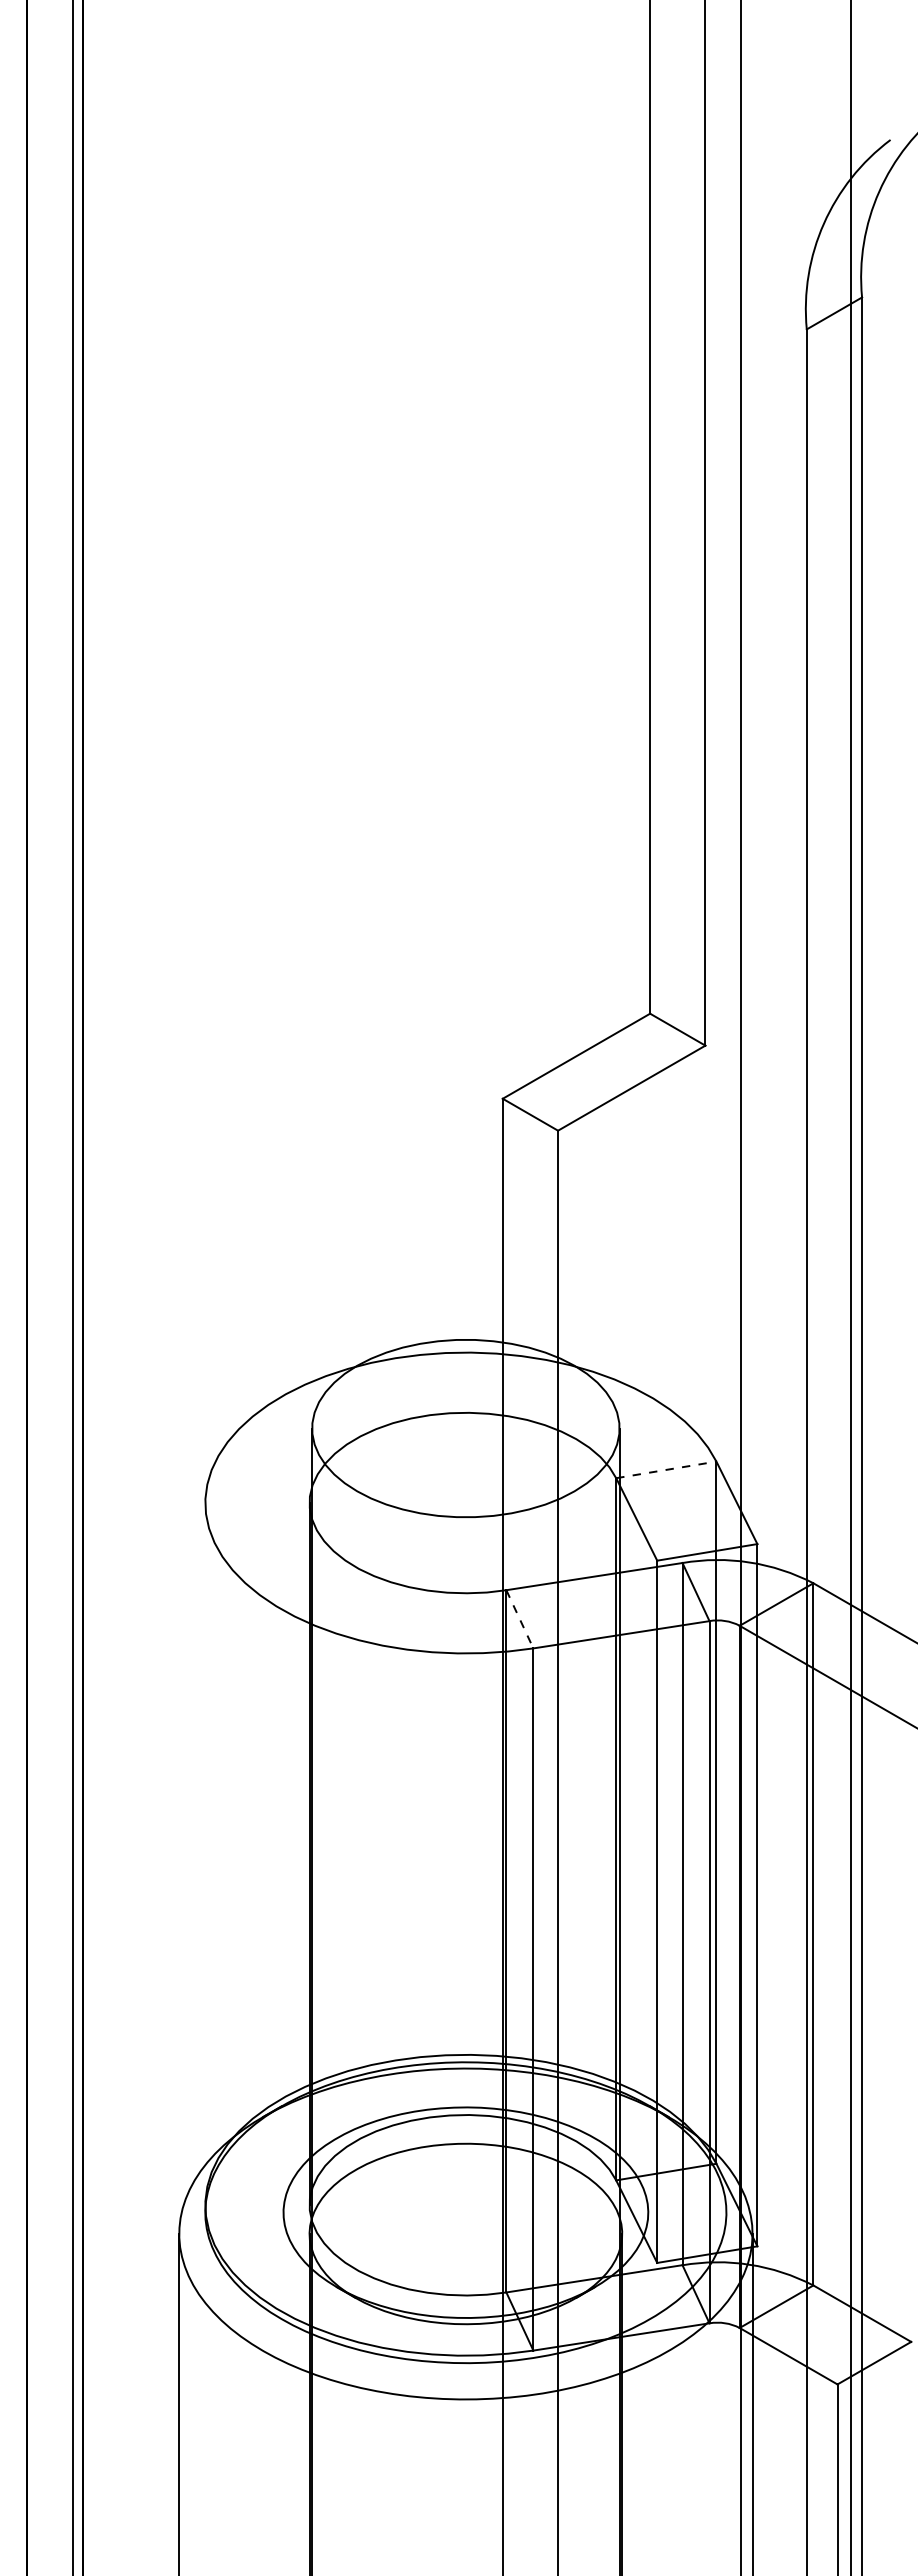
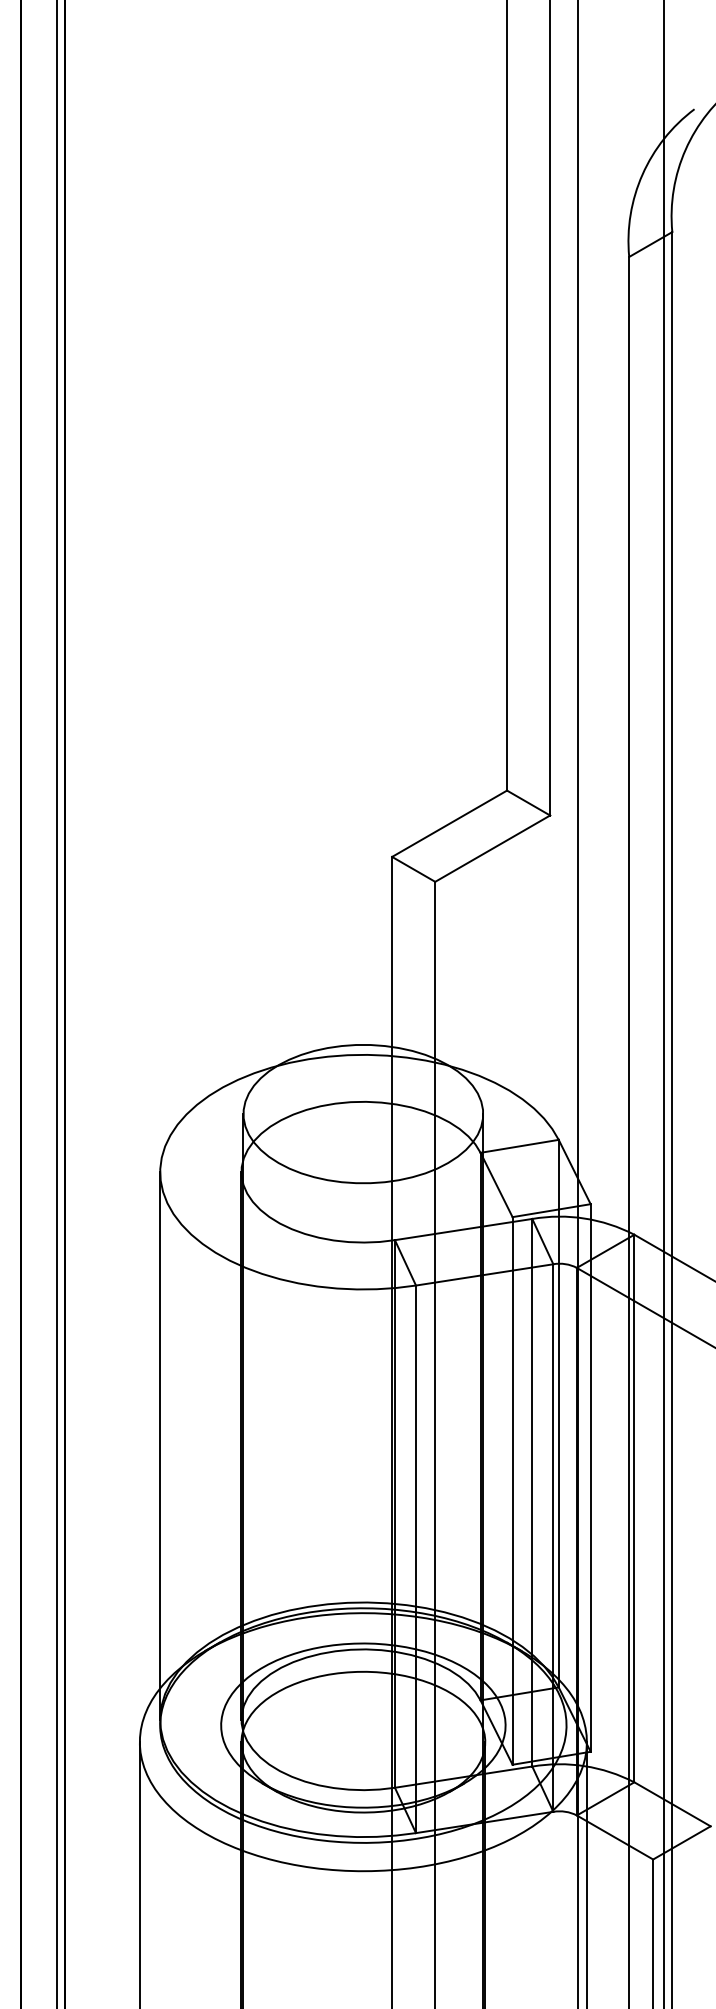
line: (666, 1469) -> (519, 1146), dashed -> solid
line: (520, 1619) -> (405, 1263), dashed -> solid
line: (205, 1854) -> (160, 1446), added

